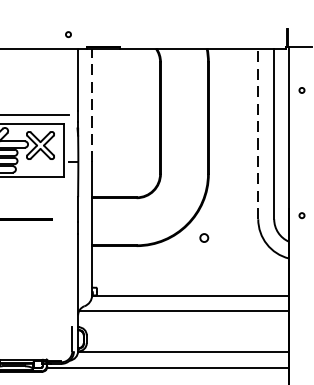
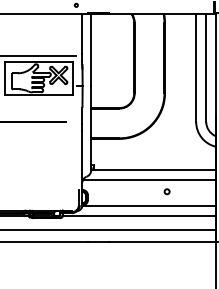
line: (92, 106) -> (91, 50), dashed -> solid
line: (258, 134) -> (196, 68), dashed -> solid
circle: (203, 237) -> (166, 191), moved

